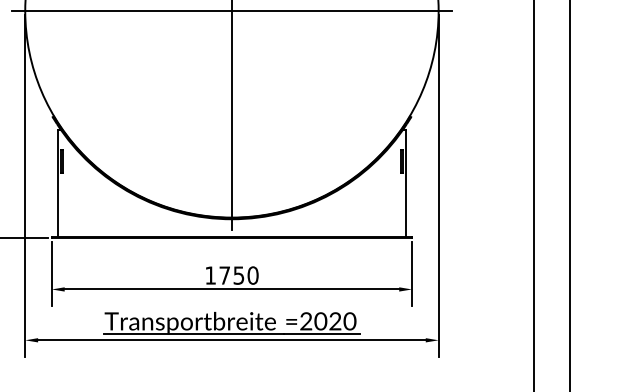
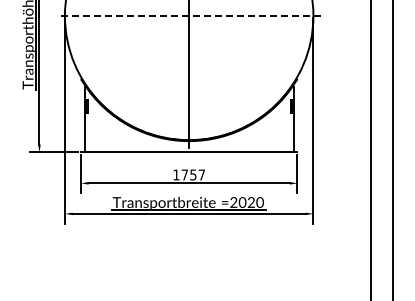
line: (232, 10) -> (189, 15), solid -> dashed
text: (252, 274) -> (201, 174), 1750 -> 1757

